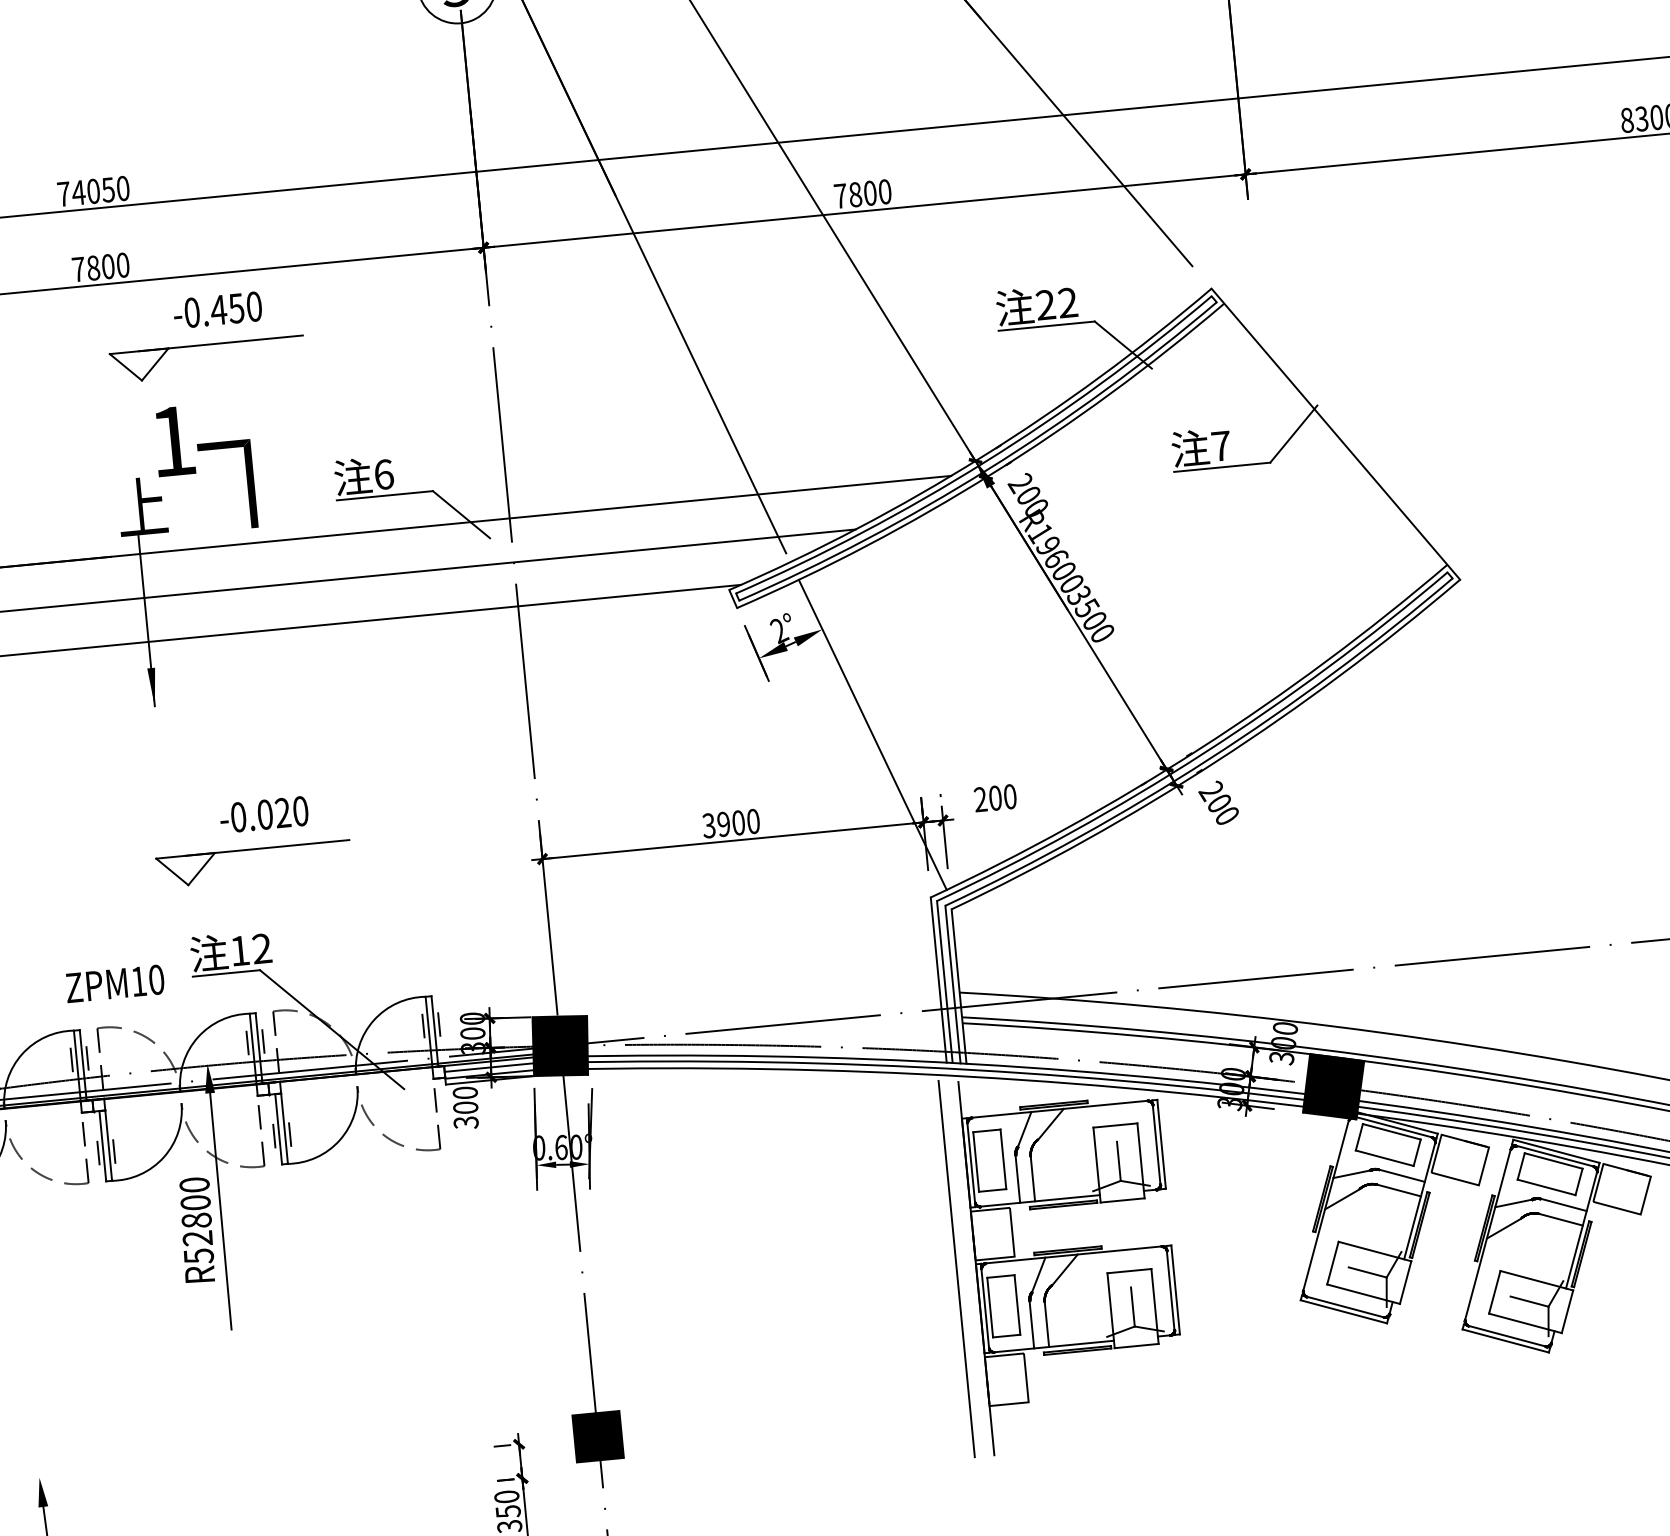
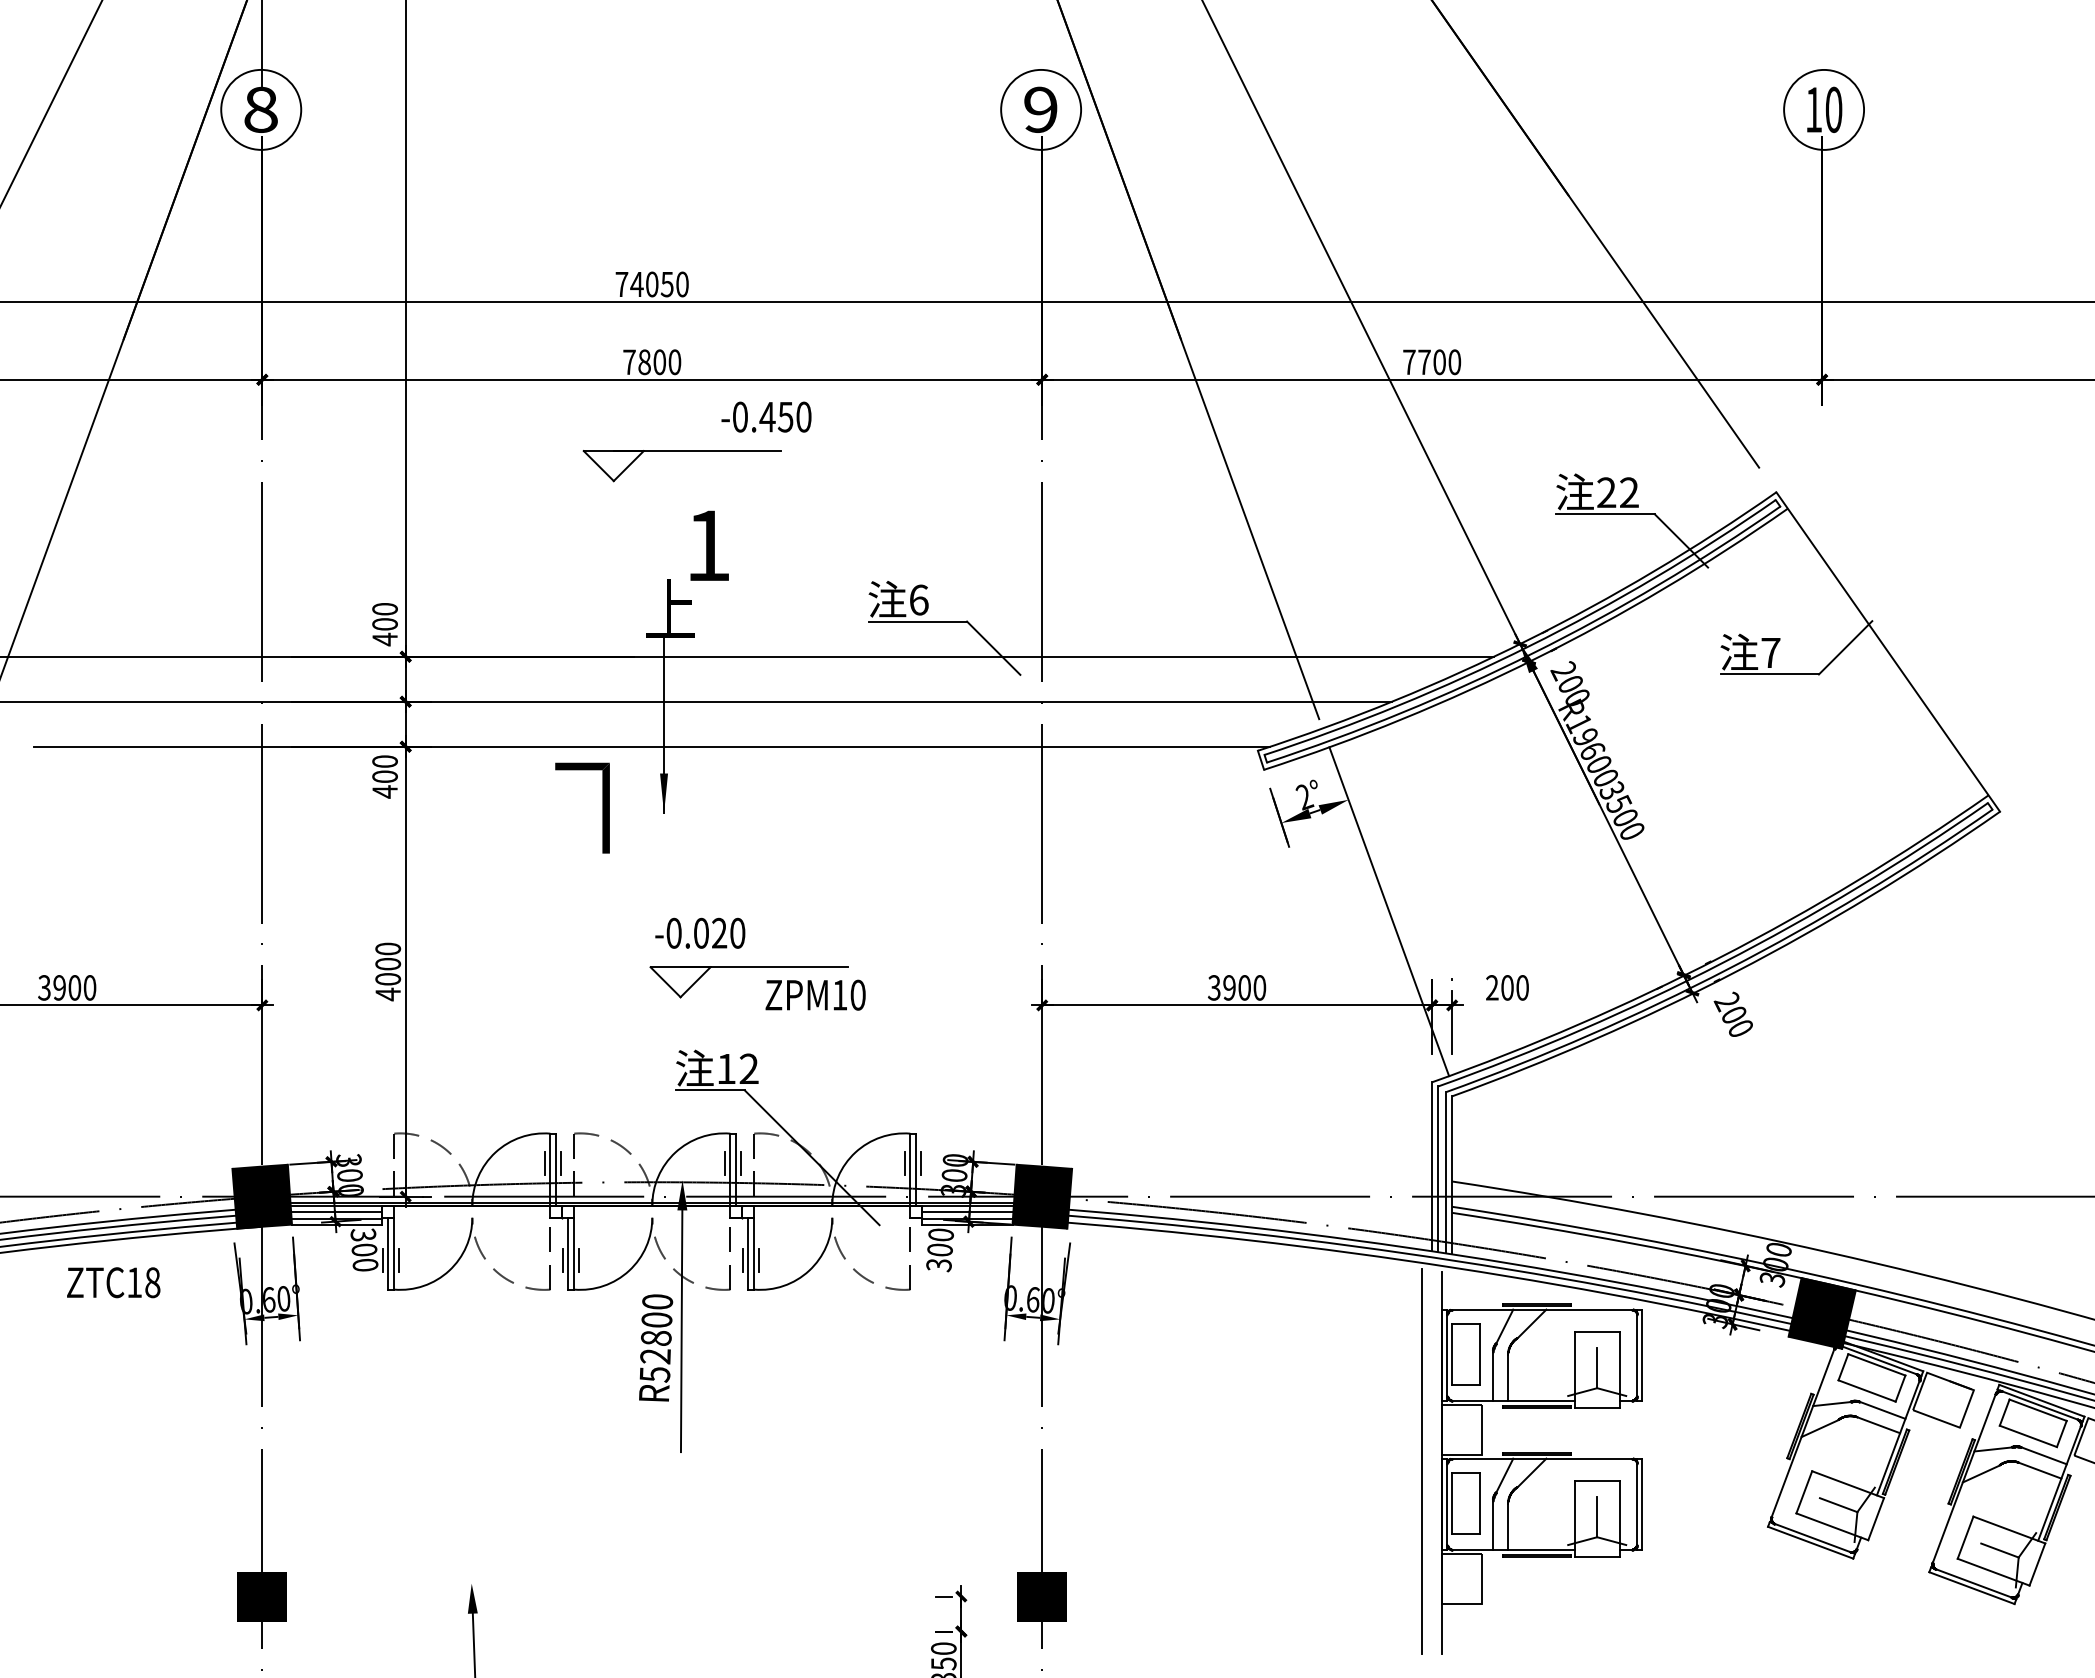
text: (855, 194) -> (1424, 362), 7800 -> 7700
part: (205, 345) -> (681, 451), moved
part: (247, 483) -> (602, 807), moved
text: (264, 813) -> (700, 932), moved
text: (114, 983) -> (815, 994), moved

